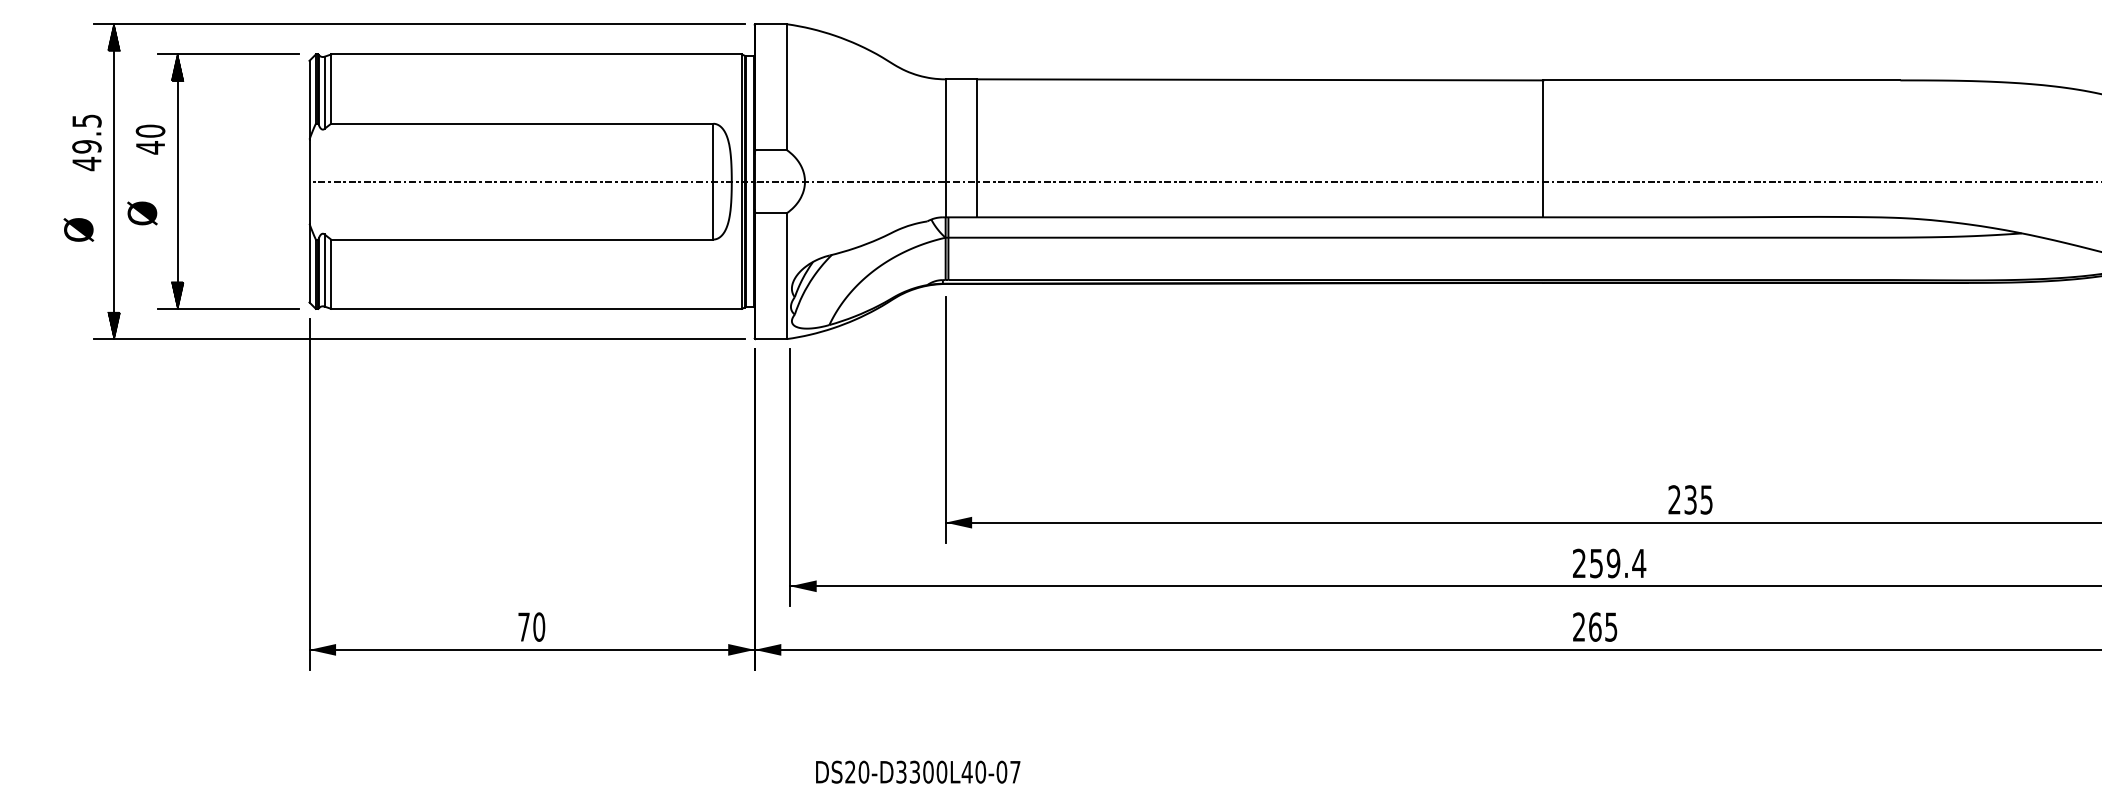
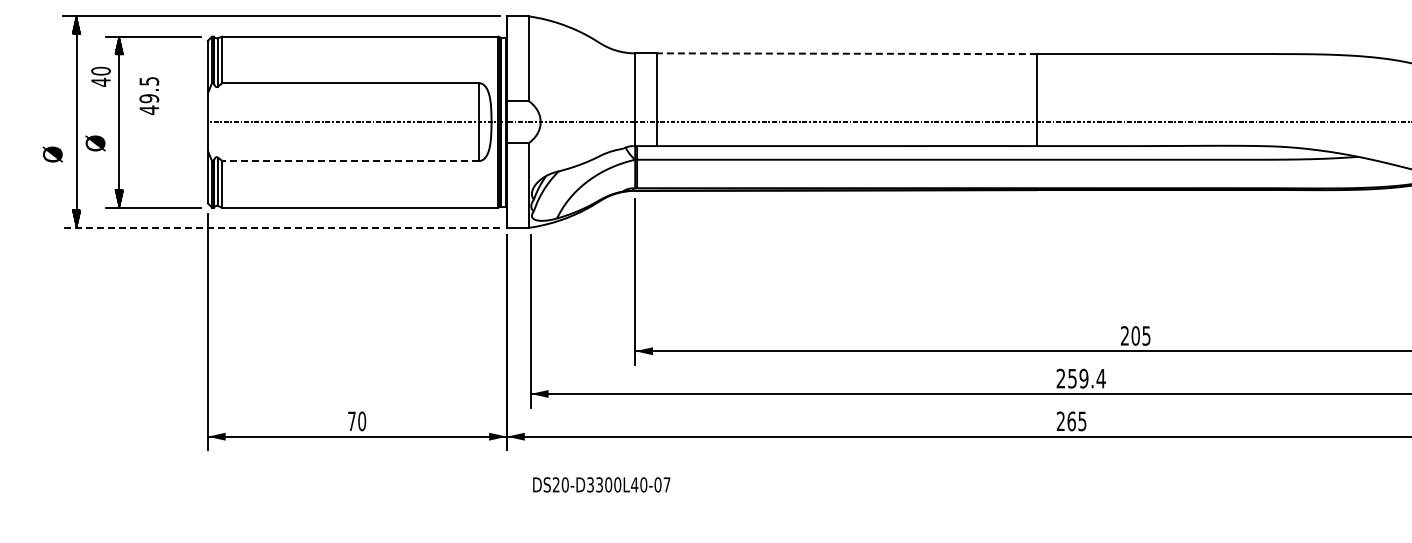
line: (1260, 79) -> (846, 53), solid -> dashed
text: (149, 139) -> (100, 76), moved
text: (87, 142) -> (149, 95), moved
line: (521, 240) -> (350, 161), solid -> dashed
line: (419, 338) -> (281, 227), solid -> dashed
text: (1690, 499) -> (1135, 335), 235 -> 205
text: (917, 771) -> (601, 484), moved

